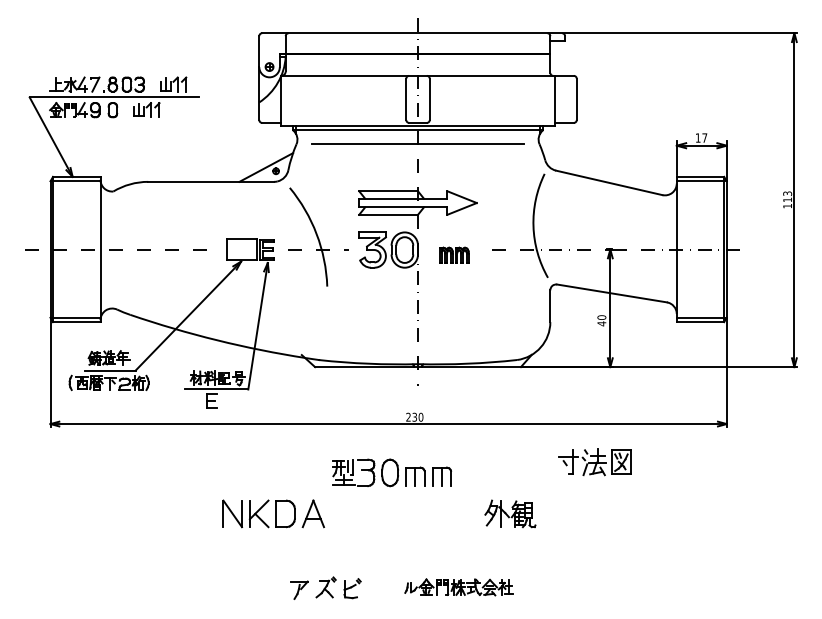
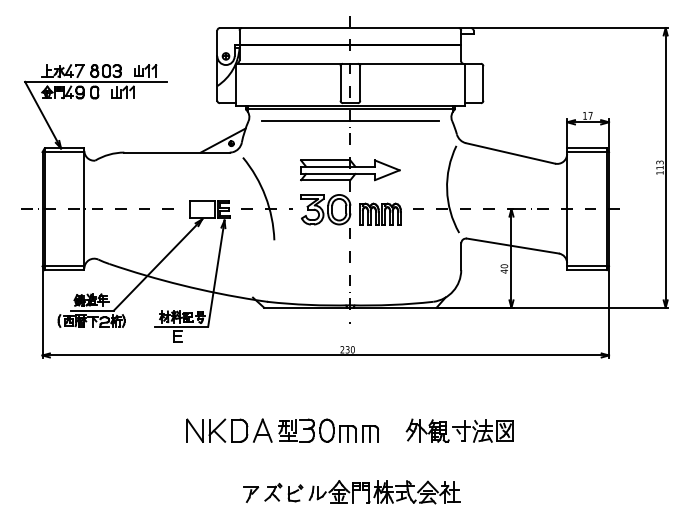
part: (454, 254) -> (380, 213), size x1.67
part: (594, 462) -> (483, 431), moved
part: (391, 472) -> (328, 430), moved
part: (458, 587) -> (384, 492), size x1.67

